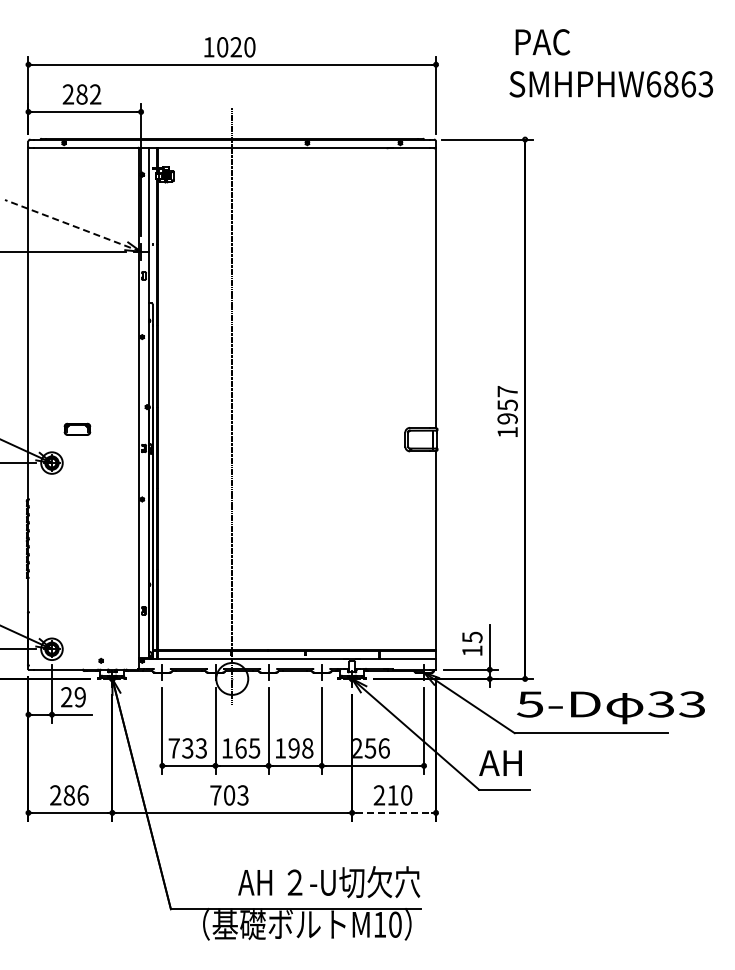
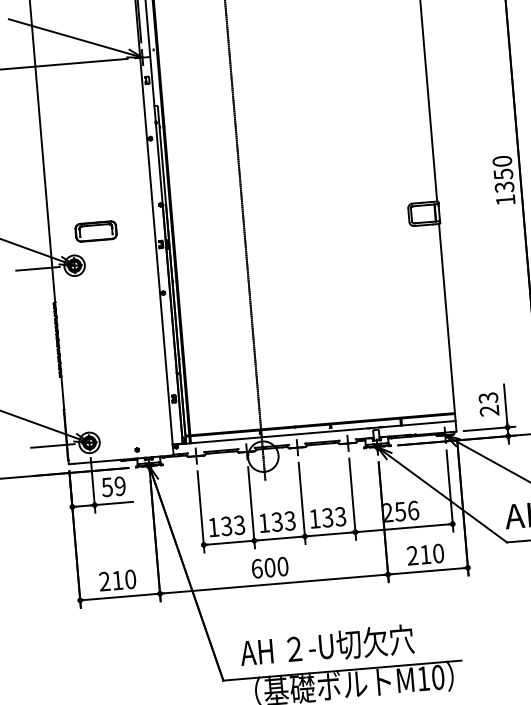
line: (73, 225) -> (76, 38), dashed -> solid
text: (507, 405) -> (503, 174), 1957 -> 1350
part: (77, 429) -> (96, 231), size x1.67
text: (472, 643) -> (489, 403), 15 -> 23
text: (66, 697) -> (107, 487), 29 -> 59
text: (173, 748) -> (213, 527), 733 -> 133
text: (247, 748) -> (283, 521), 165 -> 133
text: (300, 748) -> (333, 517), 198 -> 133
text: (75, 795) -> (123, 580), 286 -> 210
text: (229, 795) -> (270, 567), 703 -> 600
line: (394, 812) -> (428, 570), dashed -> solid
text: (329, 882) -> (327, 646), moved

